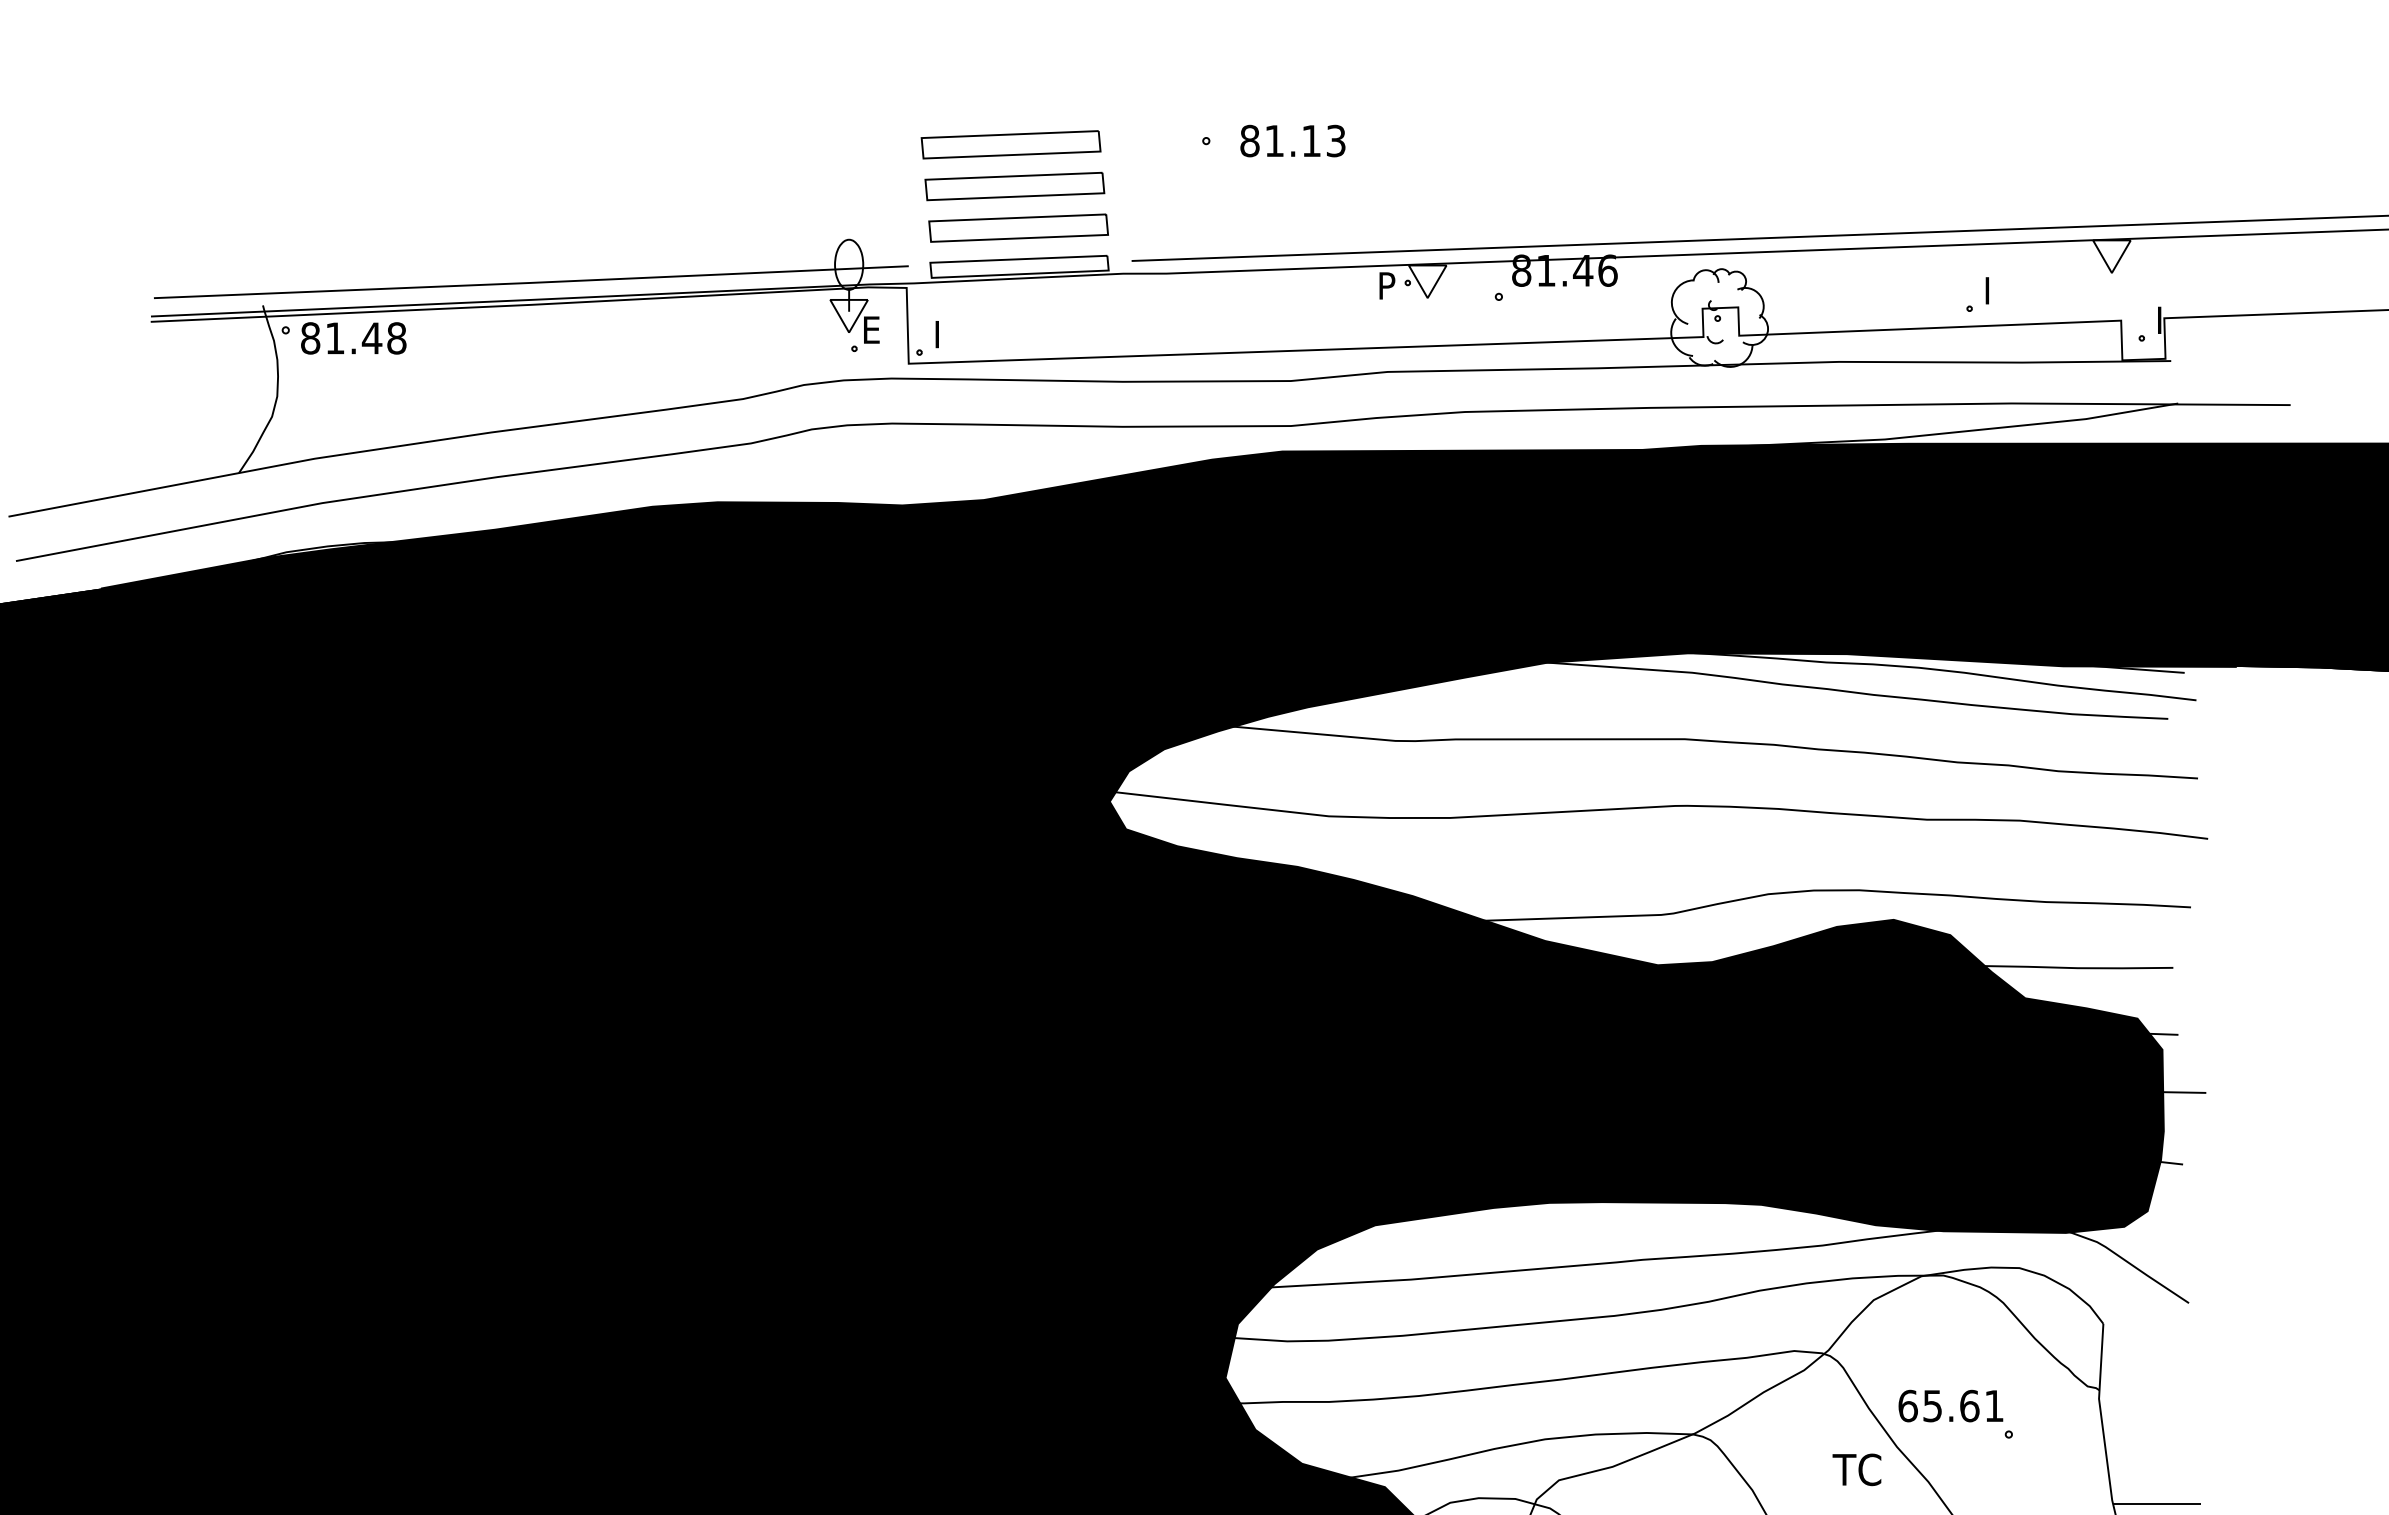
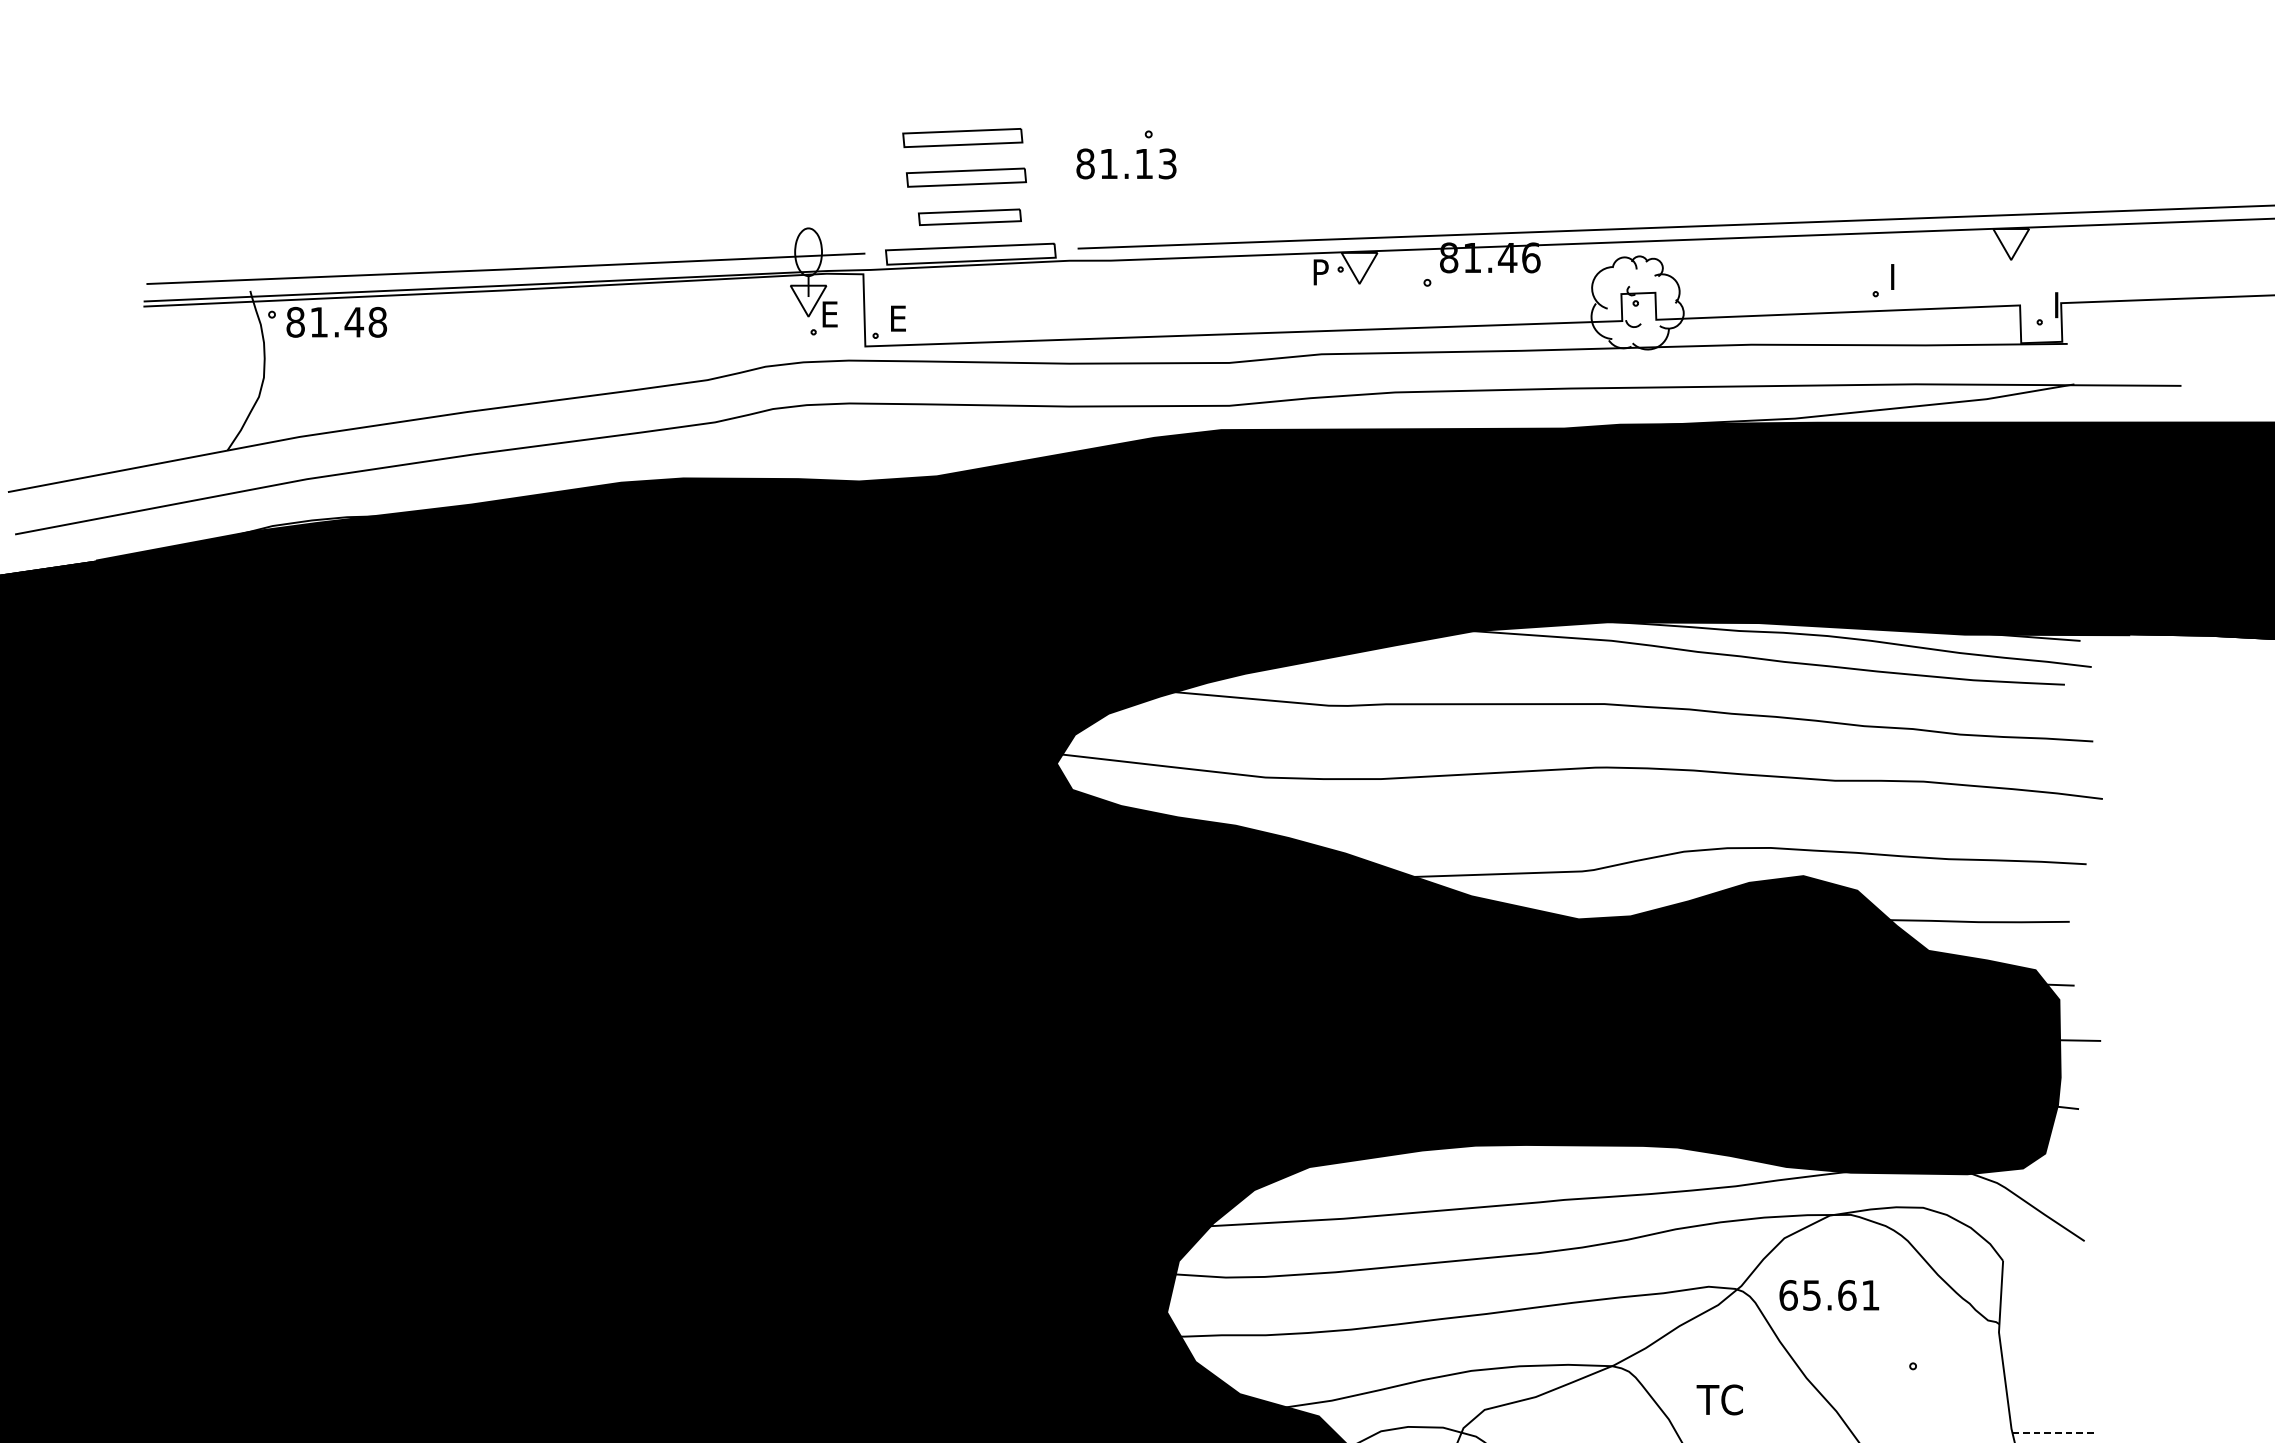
text: (1292, 140) -> (1126, 163), moved
part: (1010, 144) -> (962, 137), size x0.7
part: (1014, 186) -> (966, 177), size x0.7
part: (1018, 227) -> (969, 216), size x0.6
text: (945, 334) -> (900, 318), I -> E
text: (1950, 1405) -> (1828, 1294), moved
text: (1856, 1469) -> (1719, 1399), moved
line: (2156, 1504) -> (2053, 1432), solid -> dashed

